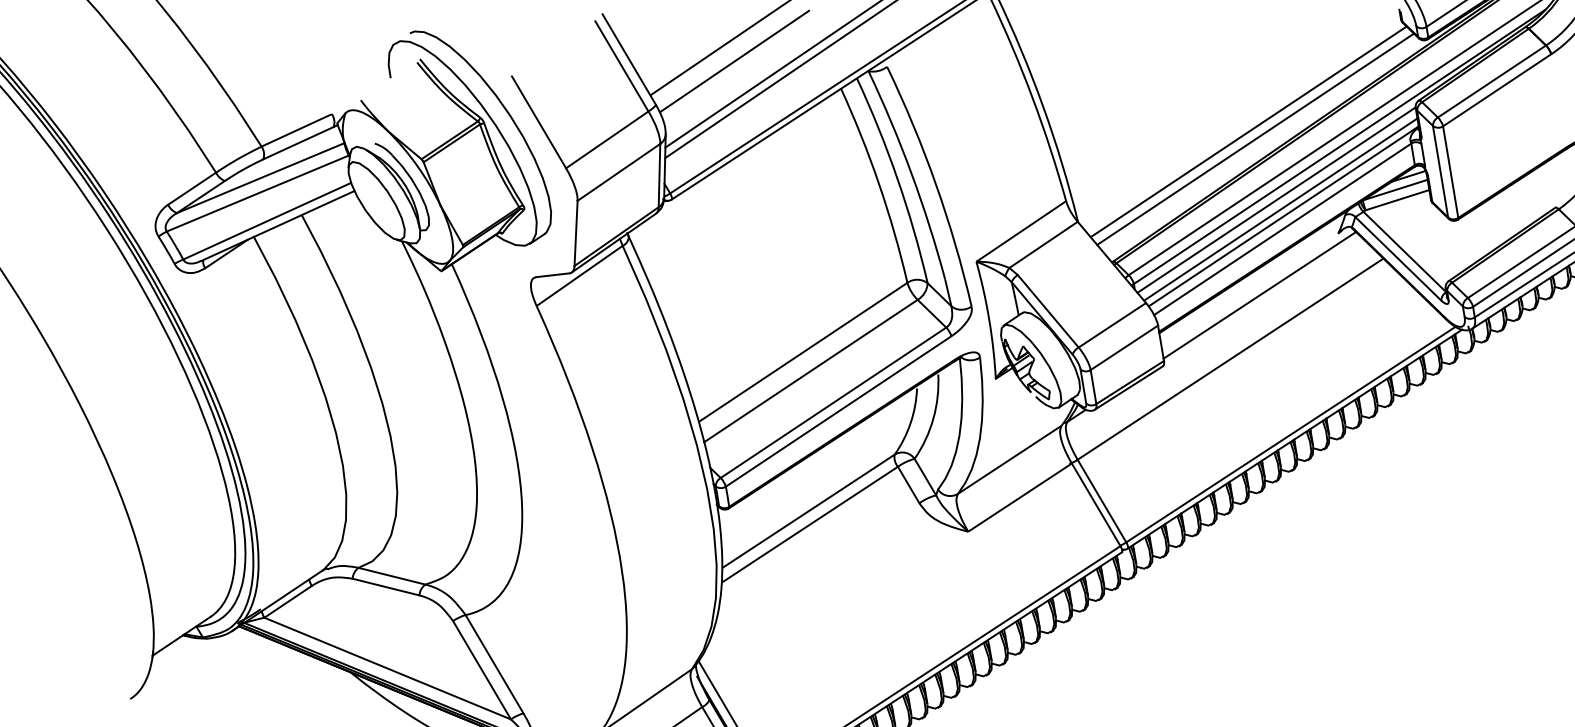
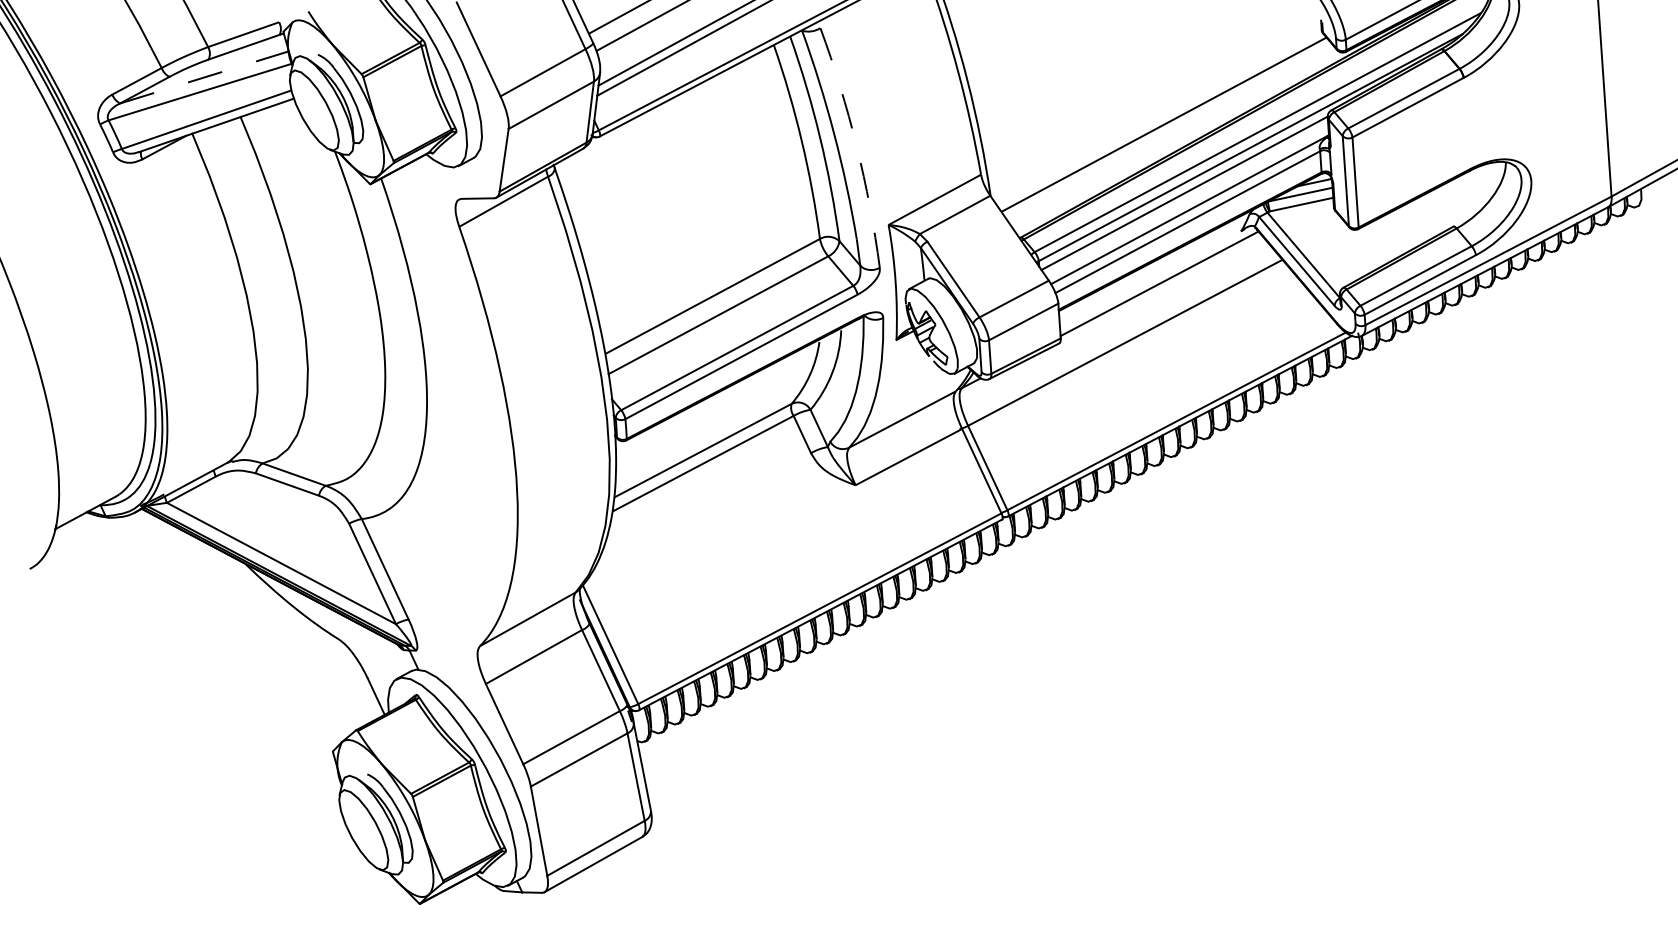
line: (1256, 139) -> (1170, 132), removed
line: (260, 178) -> (204, 77), solid -> dashed
arc: (935, 184) -> (856, 146), solid -> dashed
line: (1280, 209) -> (1187, 202), removed

